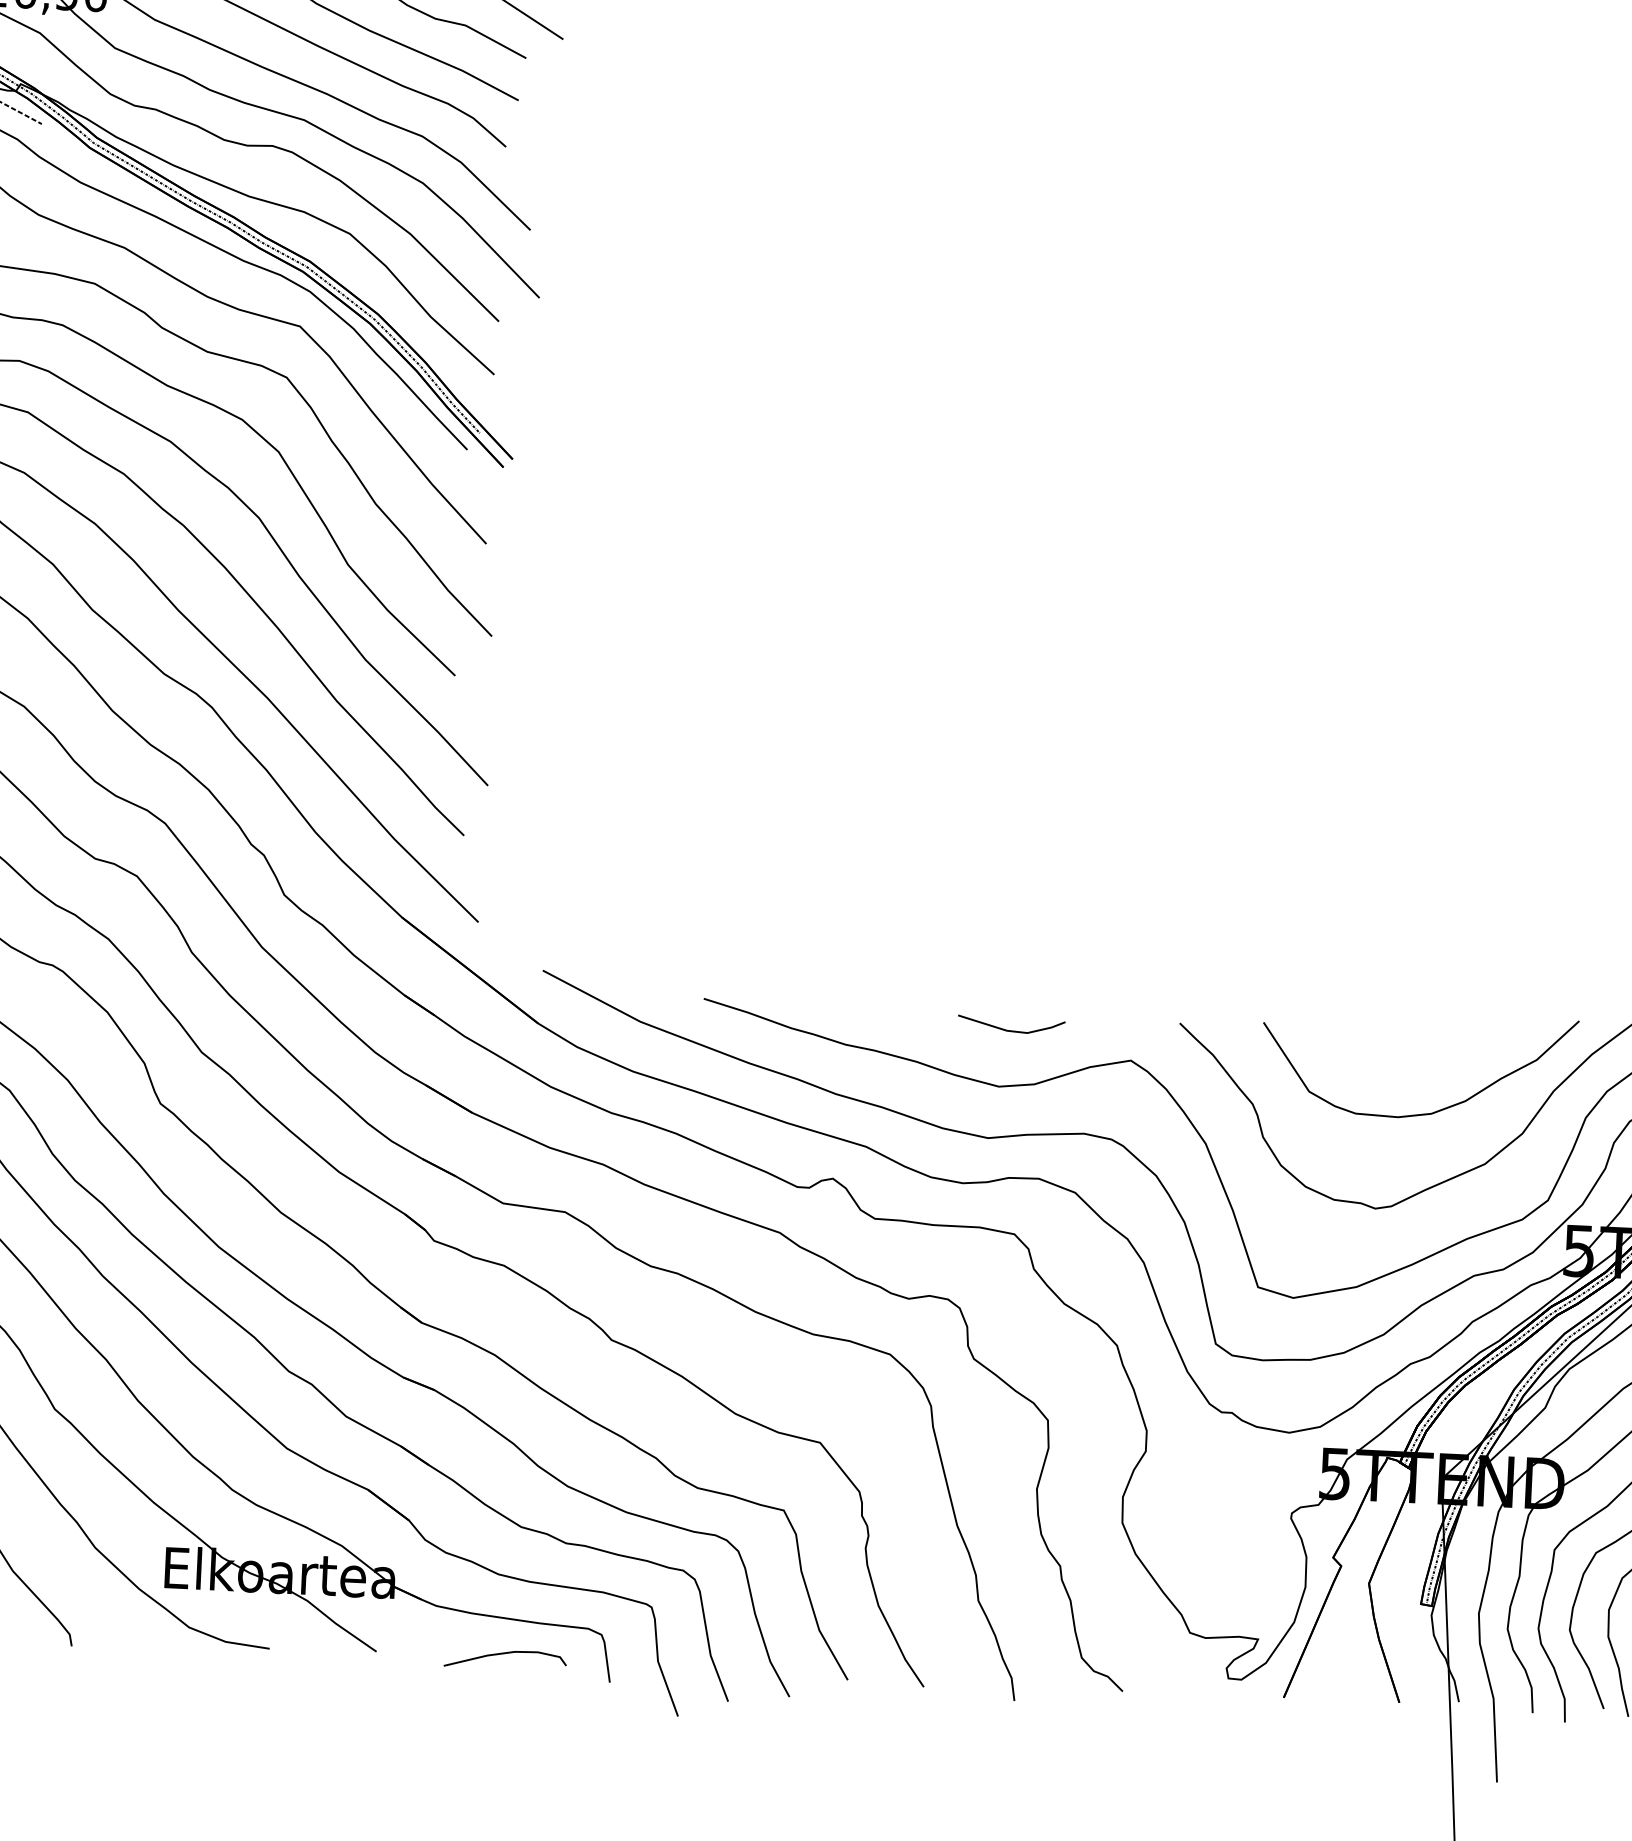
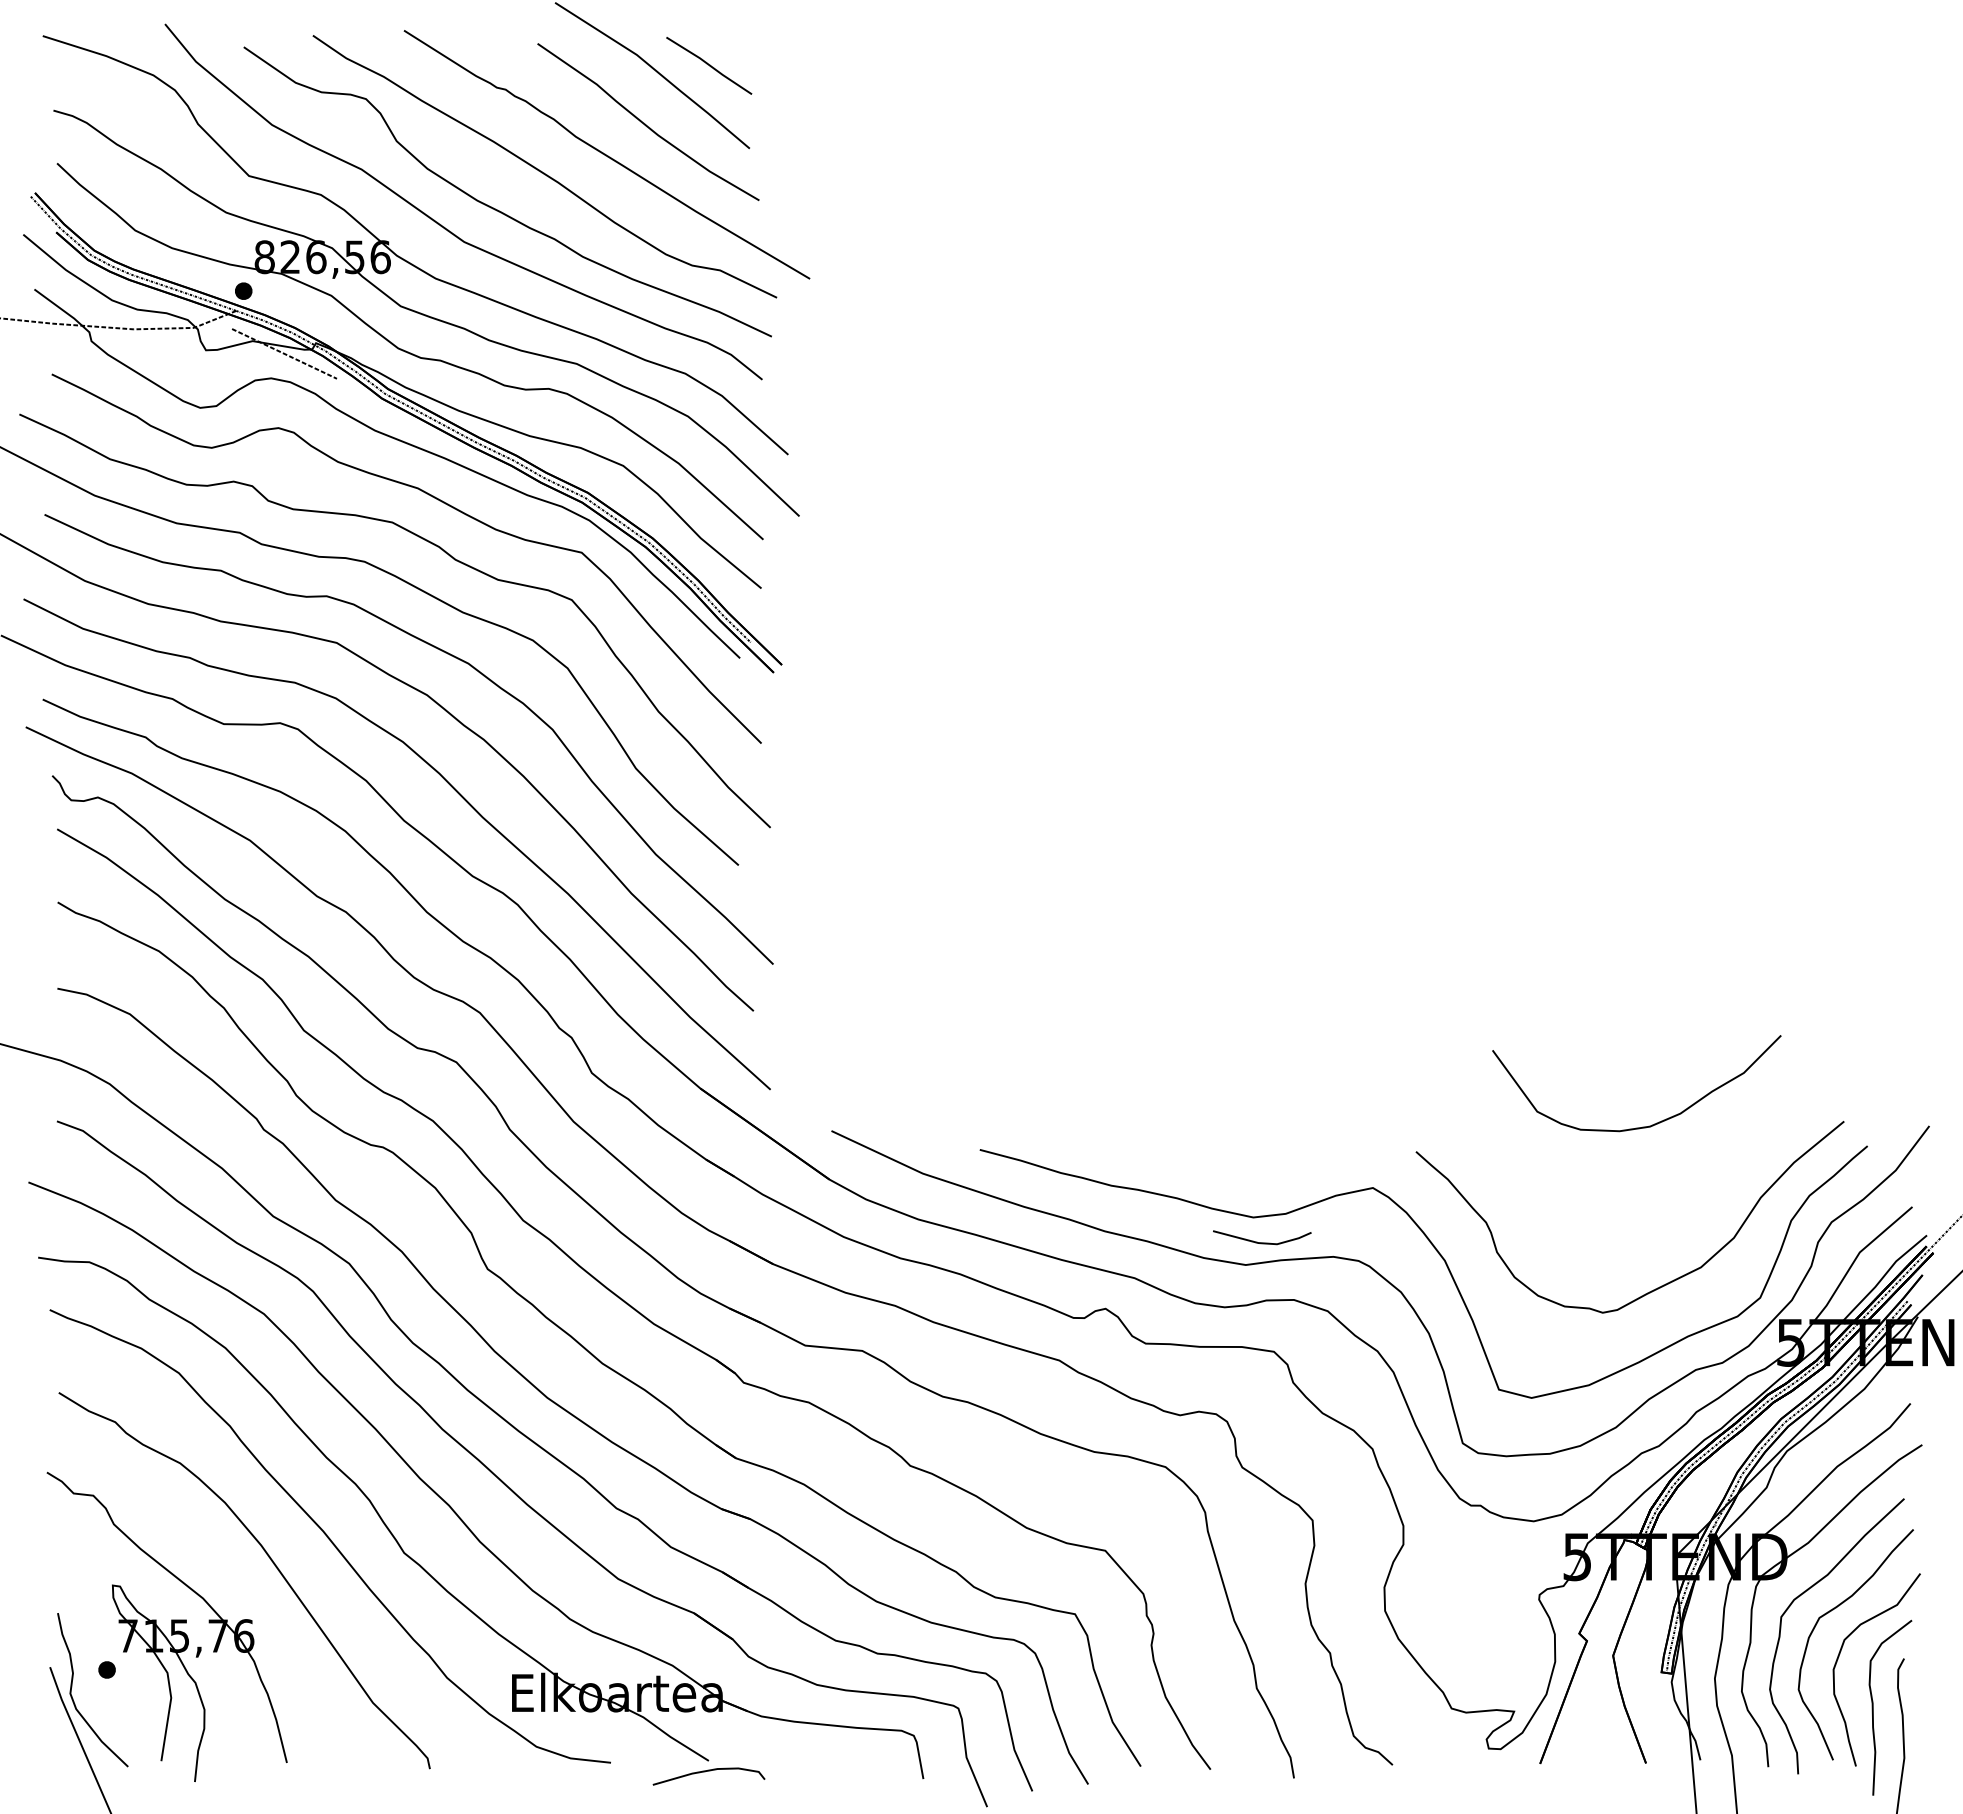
line: (1011, 1030) -> (1262, 1242), moved
curve: (1423, 1113) -> (1642, 1126), moved
curve: (505, 1654) -> (708, 1771), moved

